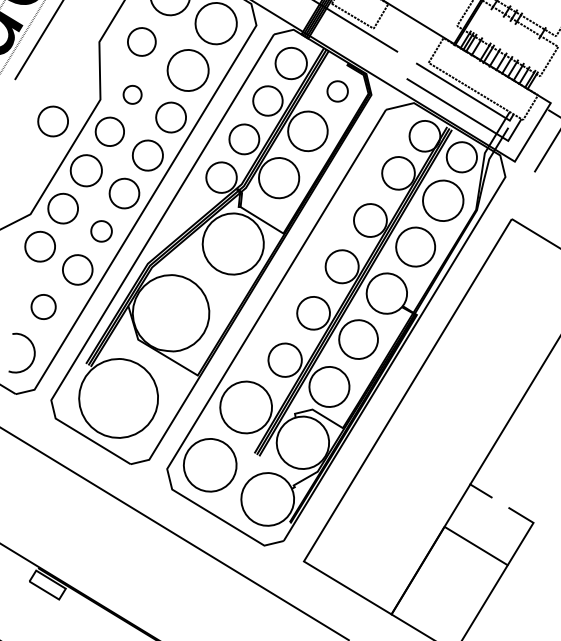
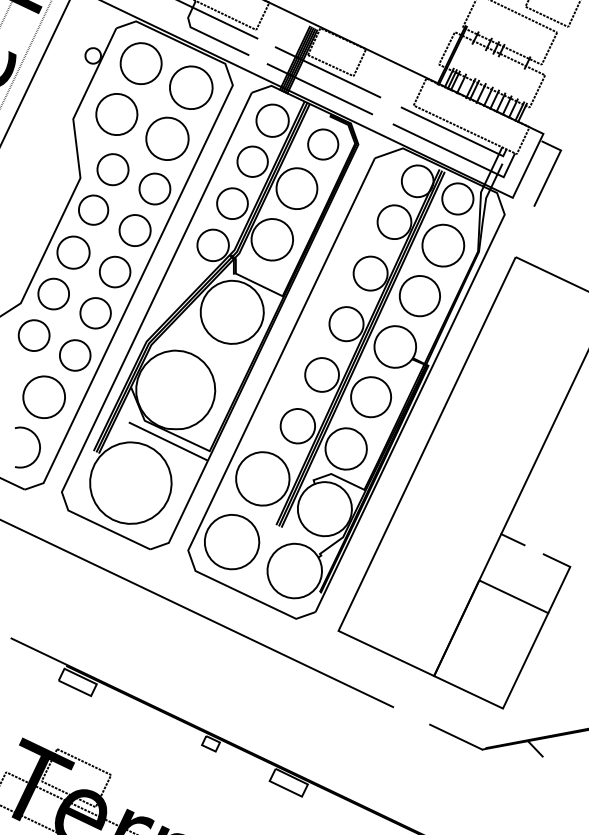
line: (339, 38) -> (319, 89), added
part: (141, 41) -> (116, 114), size x1.43
part: (337, 91) -> (323, 144), size x1.43
part: (132, 94) -> (112, 169), size x1.67
part: (52, 121) -> (33, 205), removed
part: (101, 231) -> (95, 313), size x1.43
part: (43, 306) -> (43, 396), size x1.67
line: (158, 361) -> (167, 441), added

